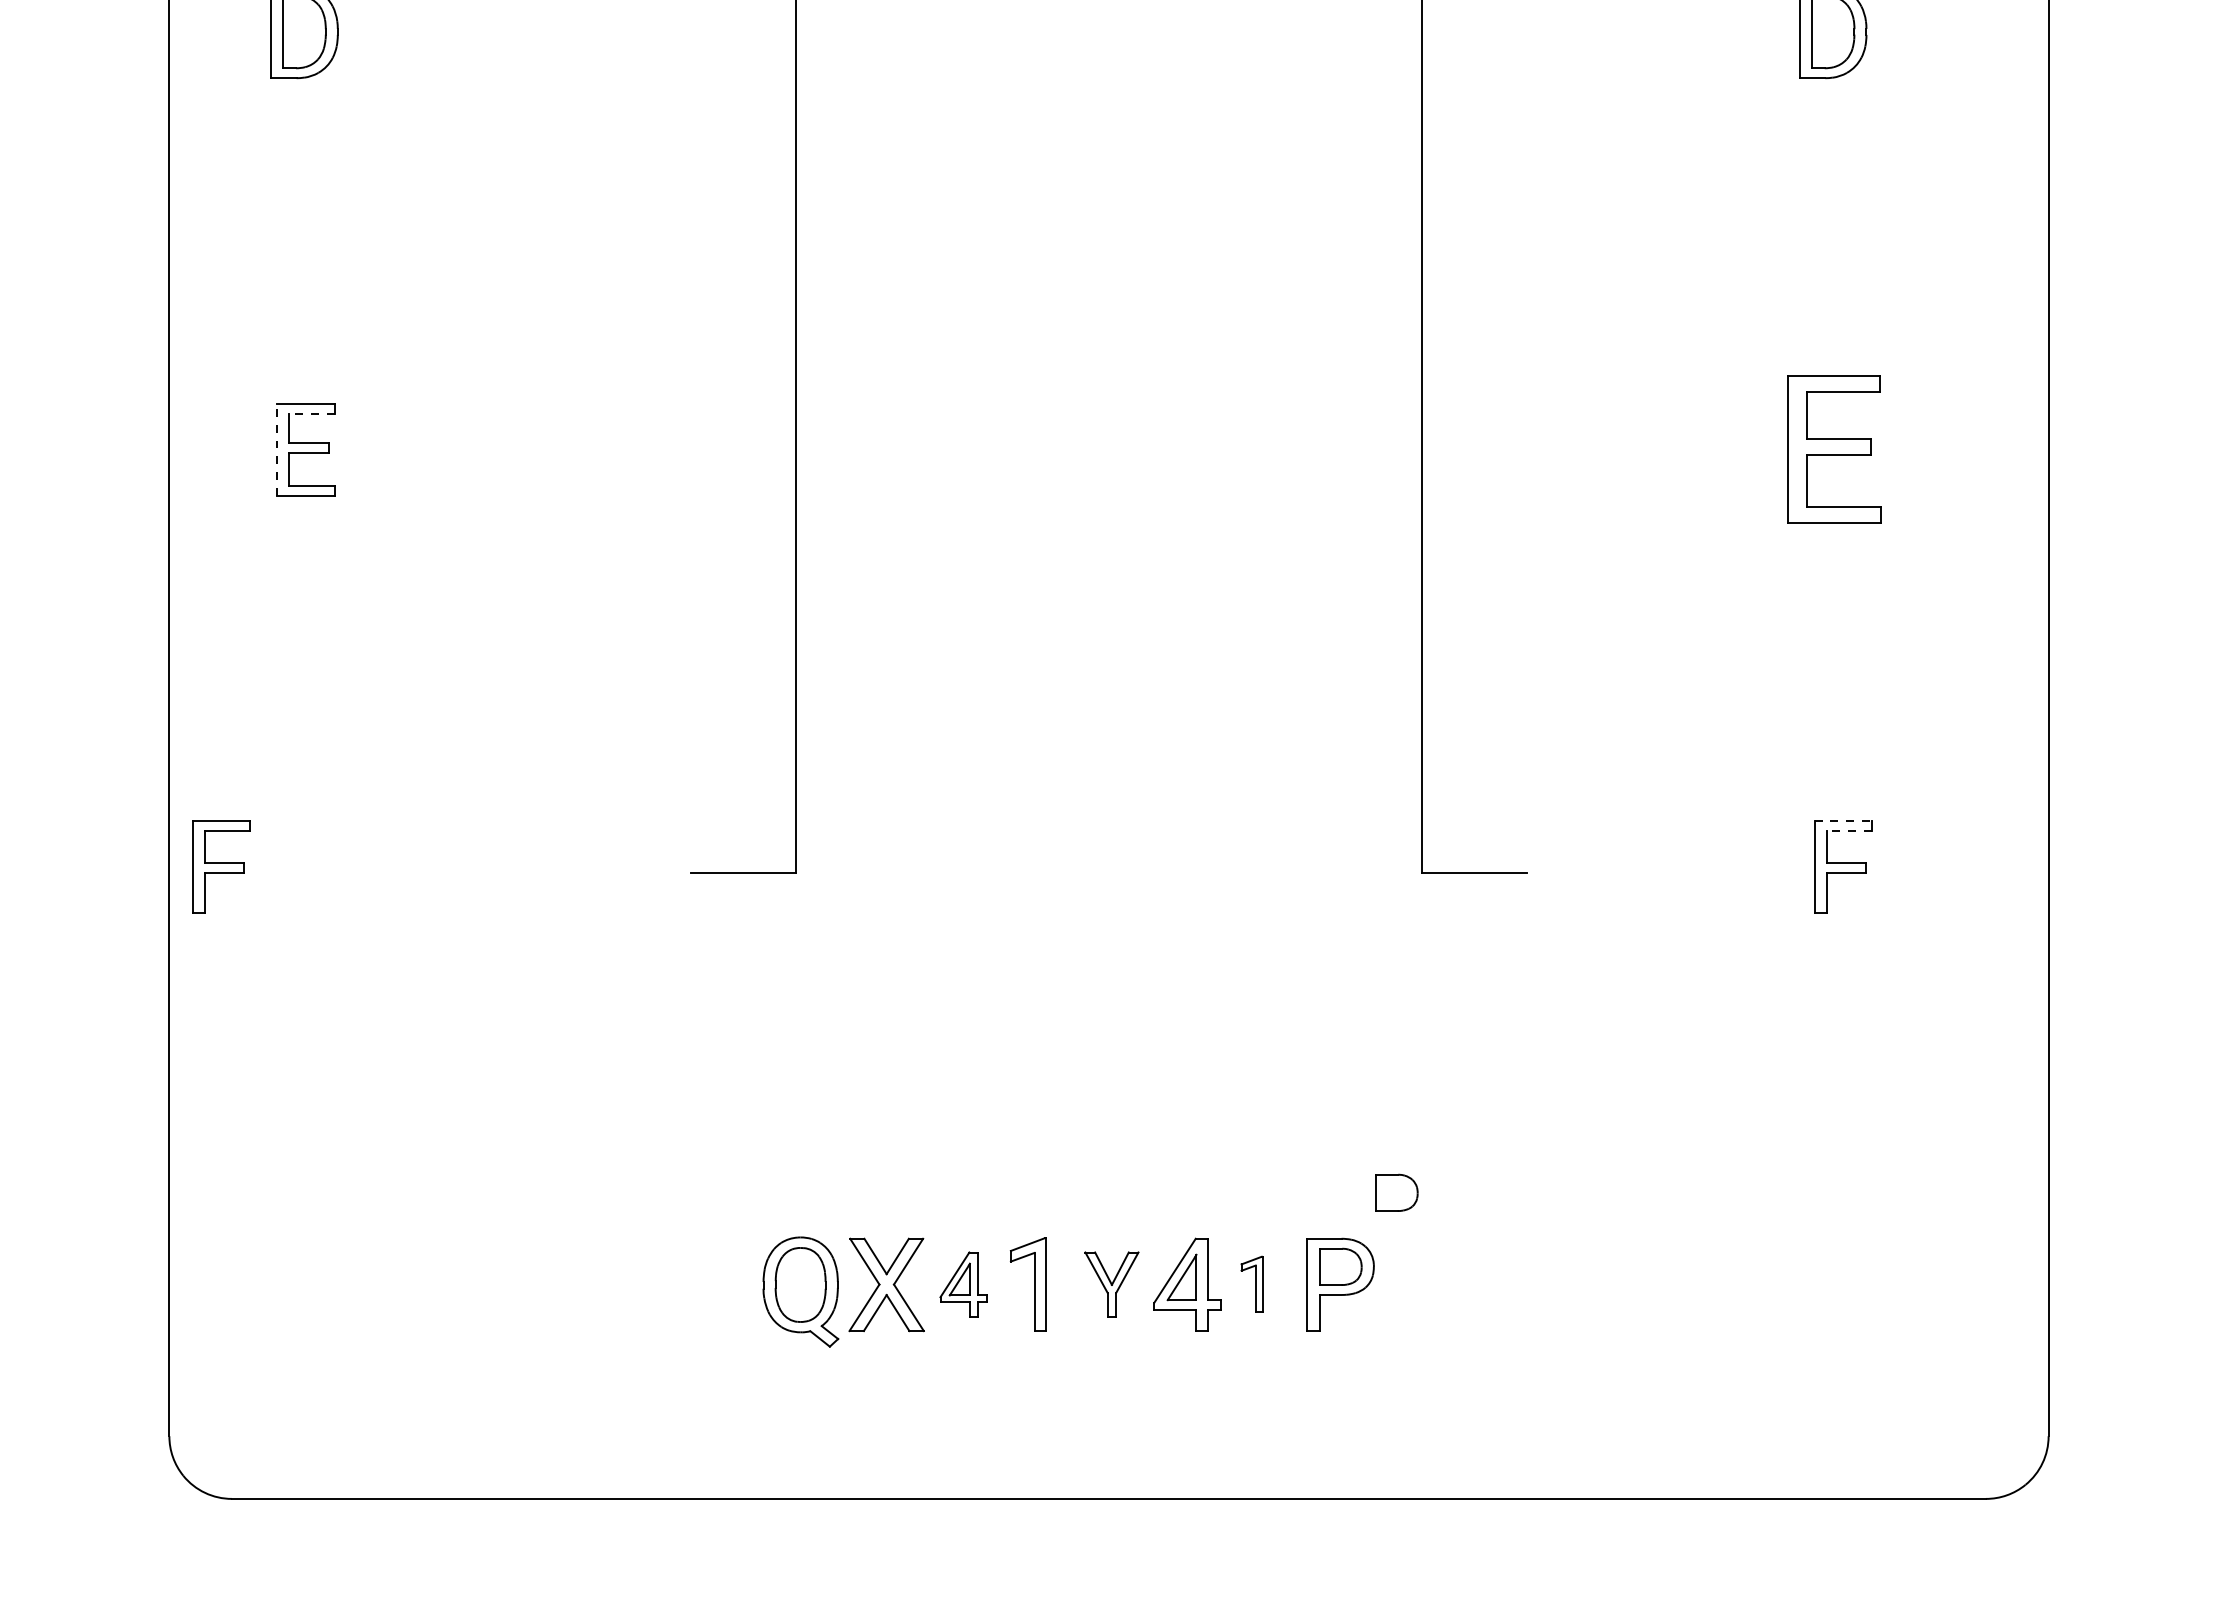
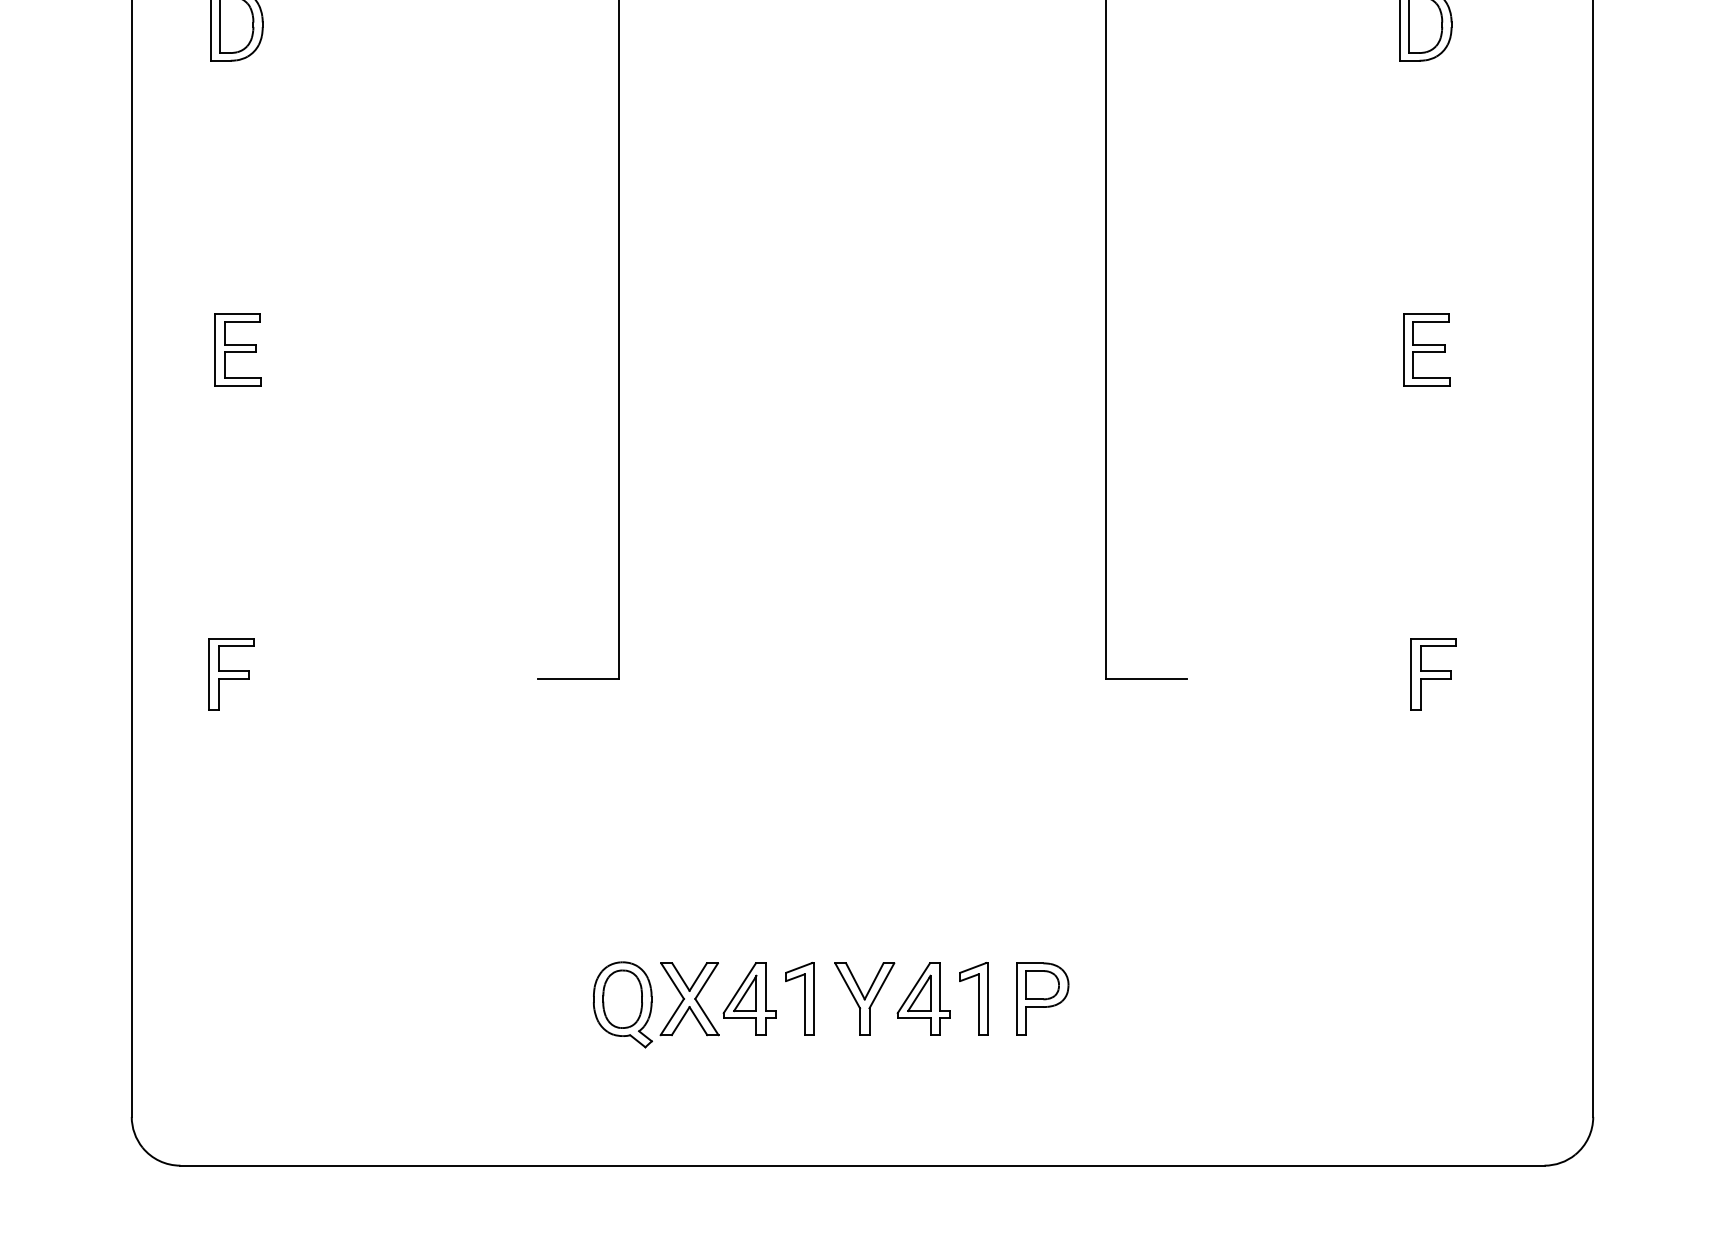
line: (311, 413) -> (242, 321), dashed -> solid
line: (276, 449) -> (215, 349), dashed -> solid
part: (1834, 449) -> (1426, 349), size x0.62
line: (1843, 821) -> (1433, 638), dashed -> solid
line: (1848, 831) -> (1437, 646), dashed -> solid
part: (221, 866) -> (231, 673), moved
part: (1396, 1192) -> (1086, 927), removed
part: (963, 1284) -> (749, 998), size x1.43
part: (1111, 1284) -> (864, 998), size x1.43
part: (1251, 1284) -> (973, 998), size x1.67

